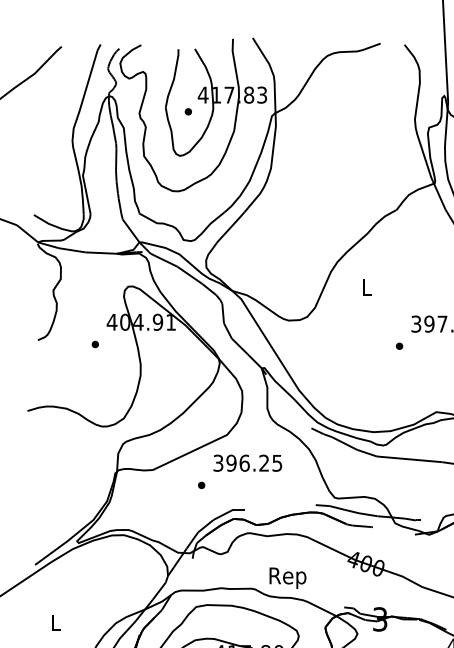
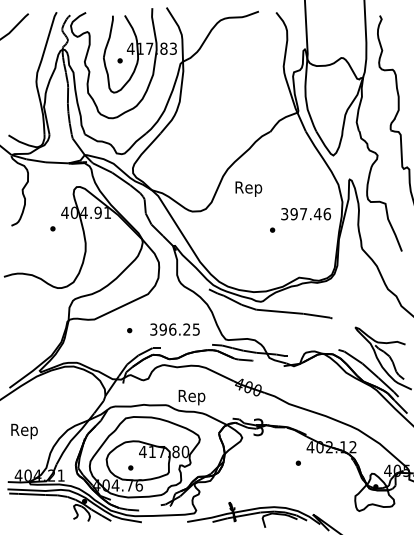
text: (366, 288) -> (248, 188), L -> Rep
text: (247, 463) -> (174, 329), moved
text: (55, 625) -> (24, 431), L -> Rep

